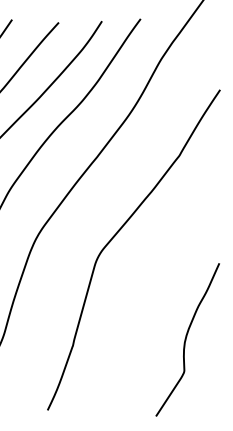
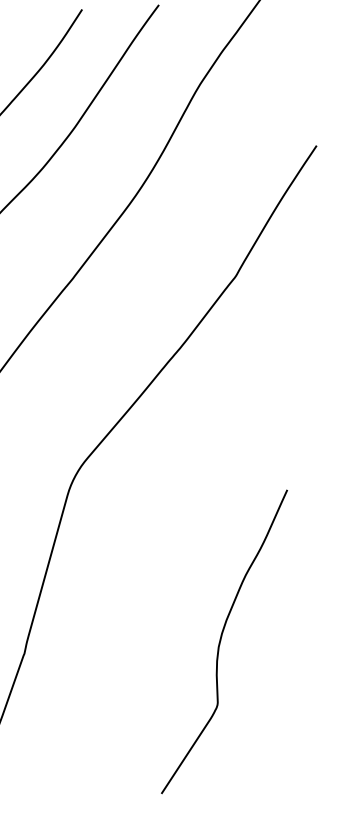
curve: (186, 339) -> (221, 641), moved

